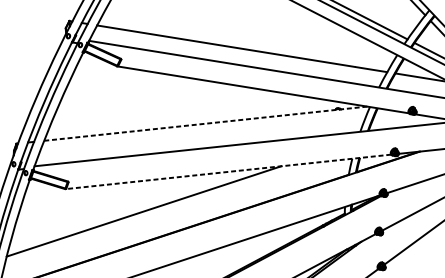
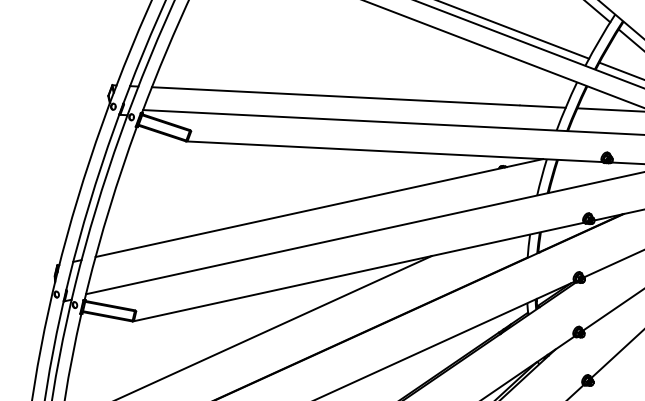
line: (205, 123) -> (318, 208), dashed -> solid
line: (228, 172) -> (358, 272), dashed -> solid

